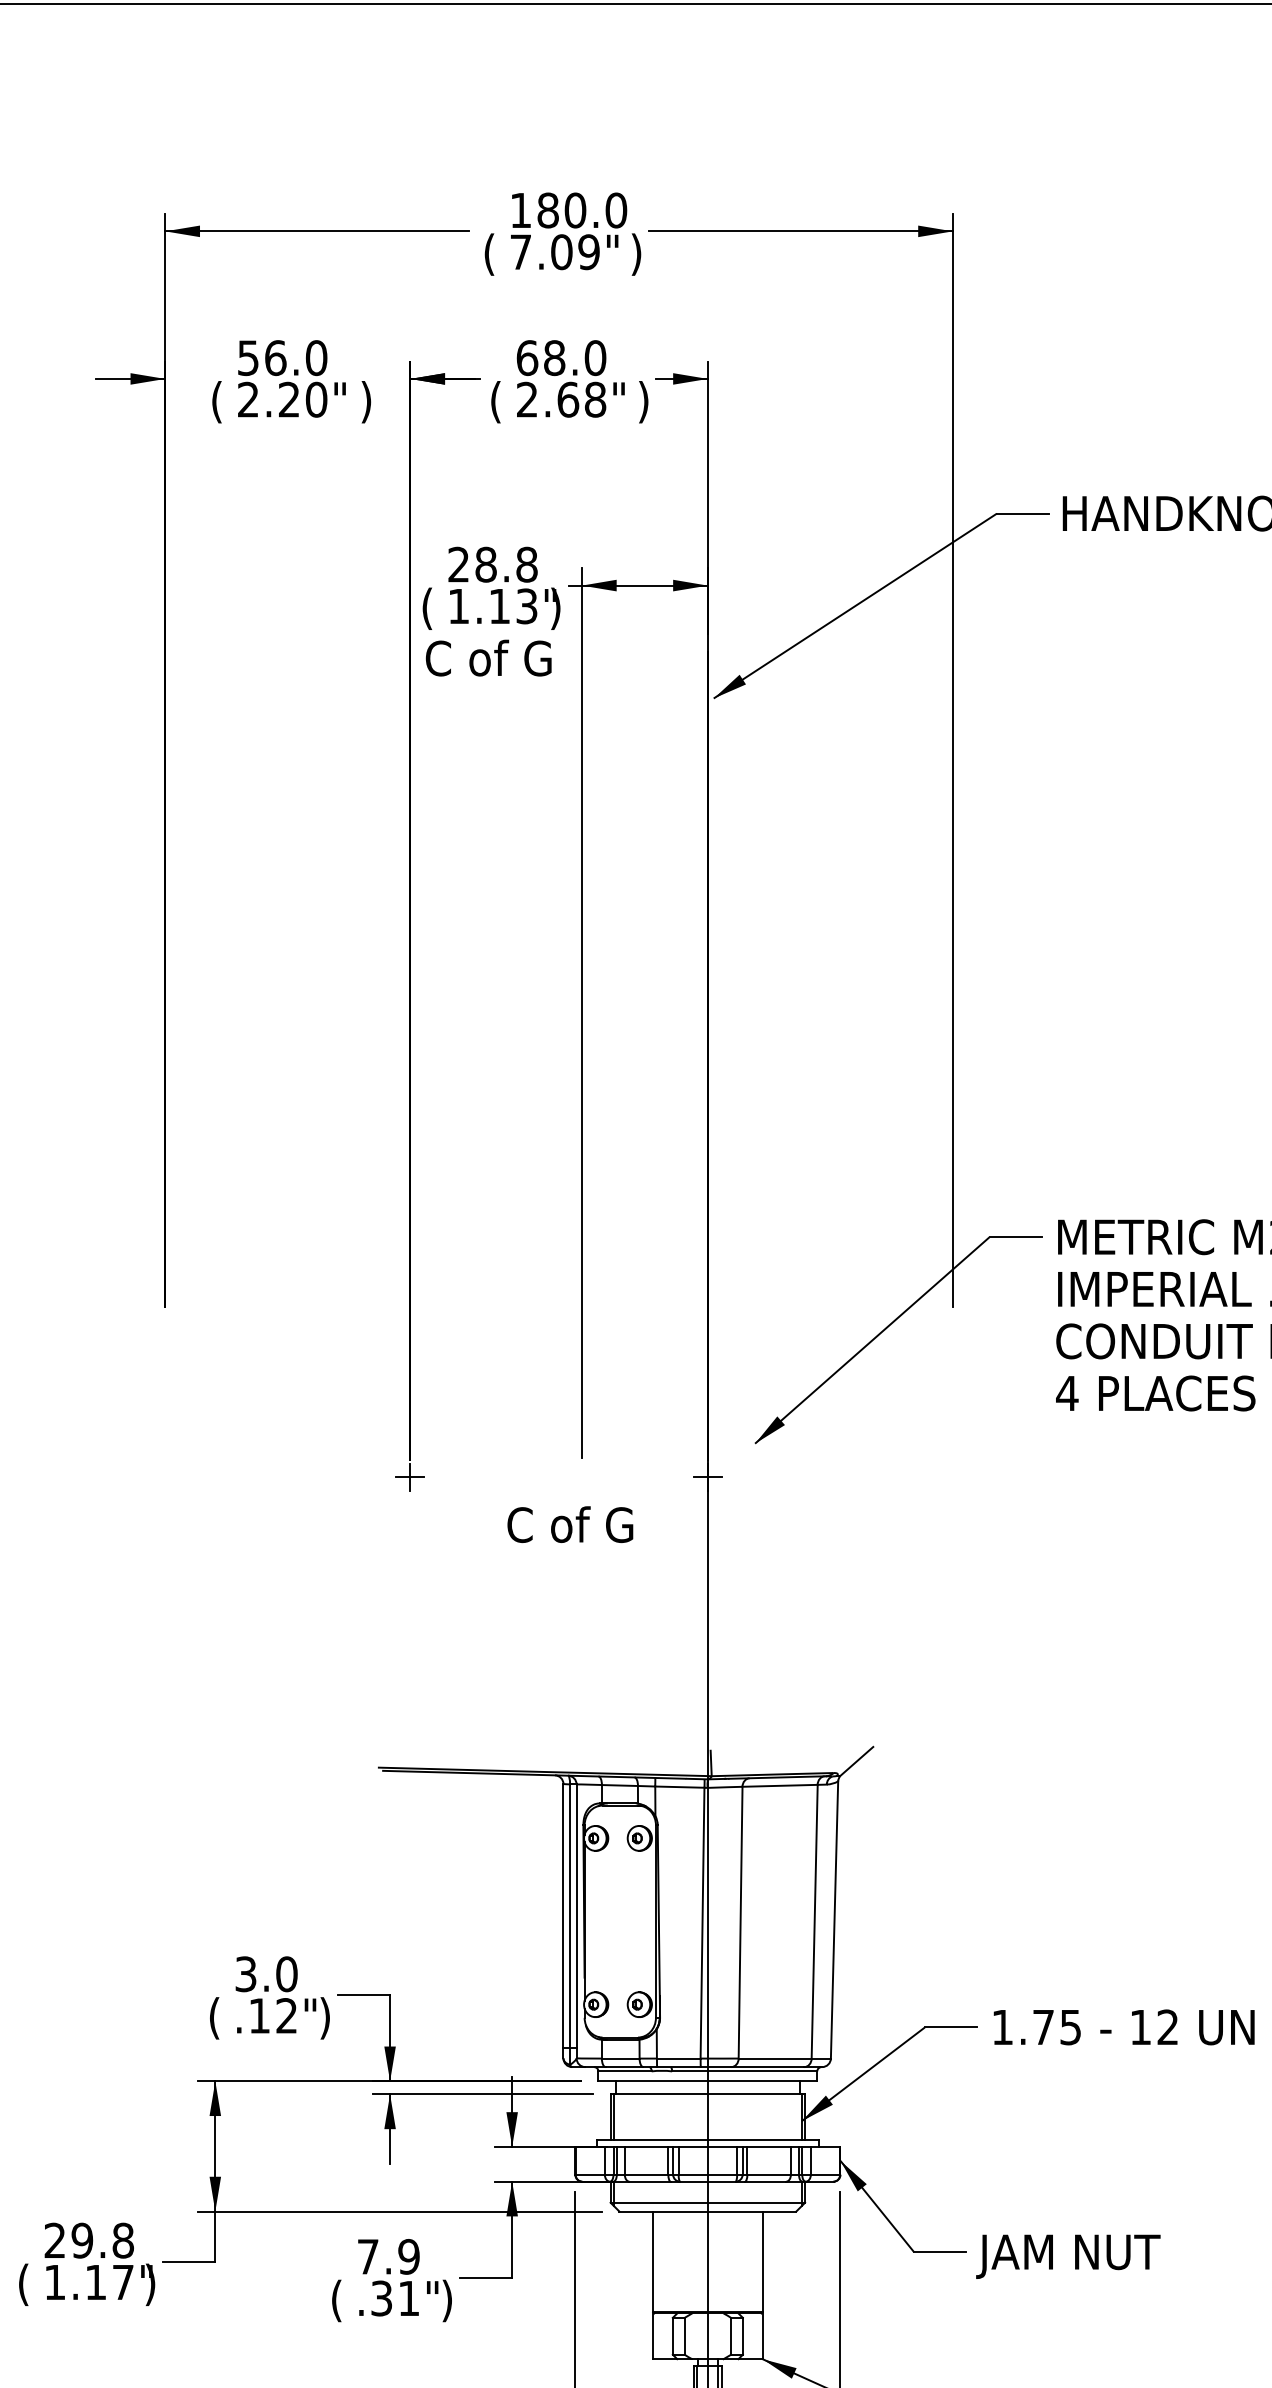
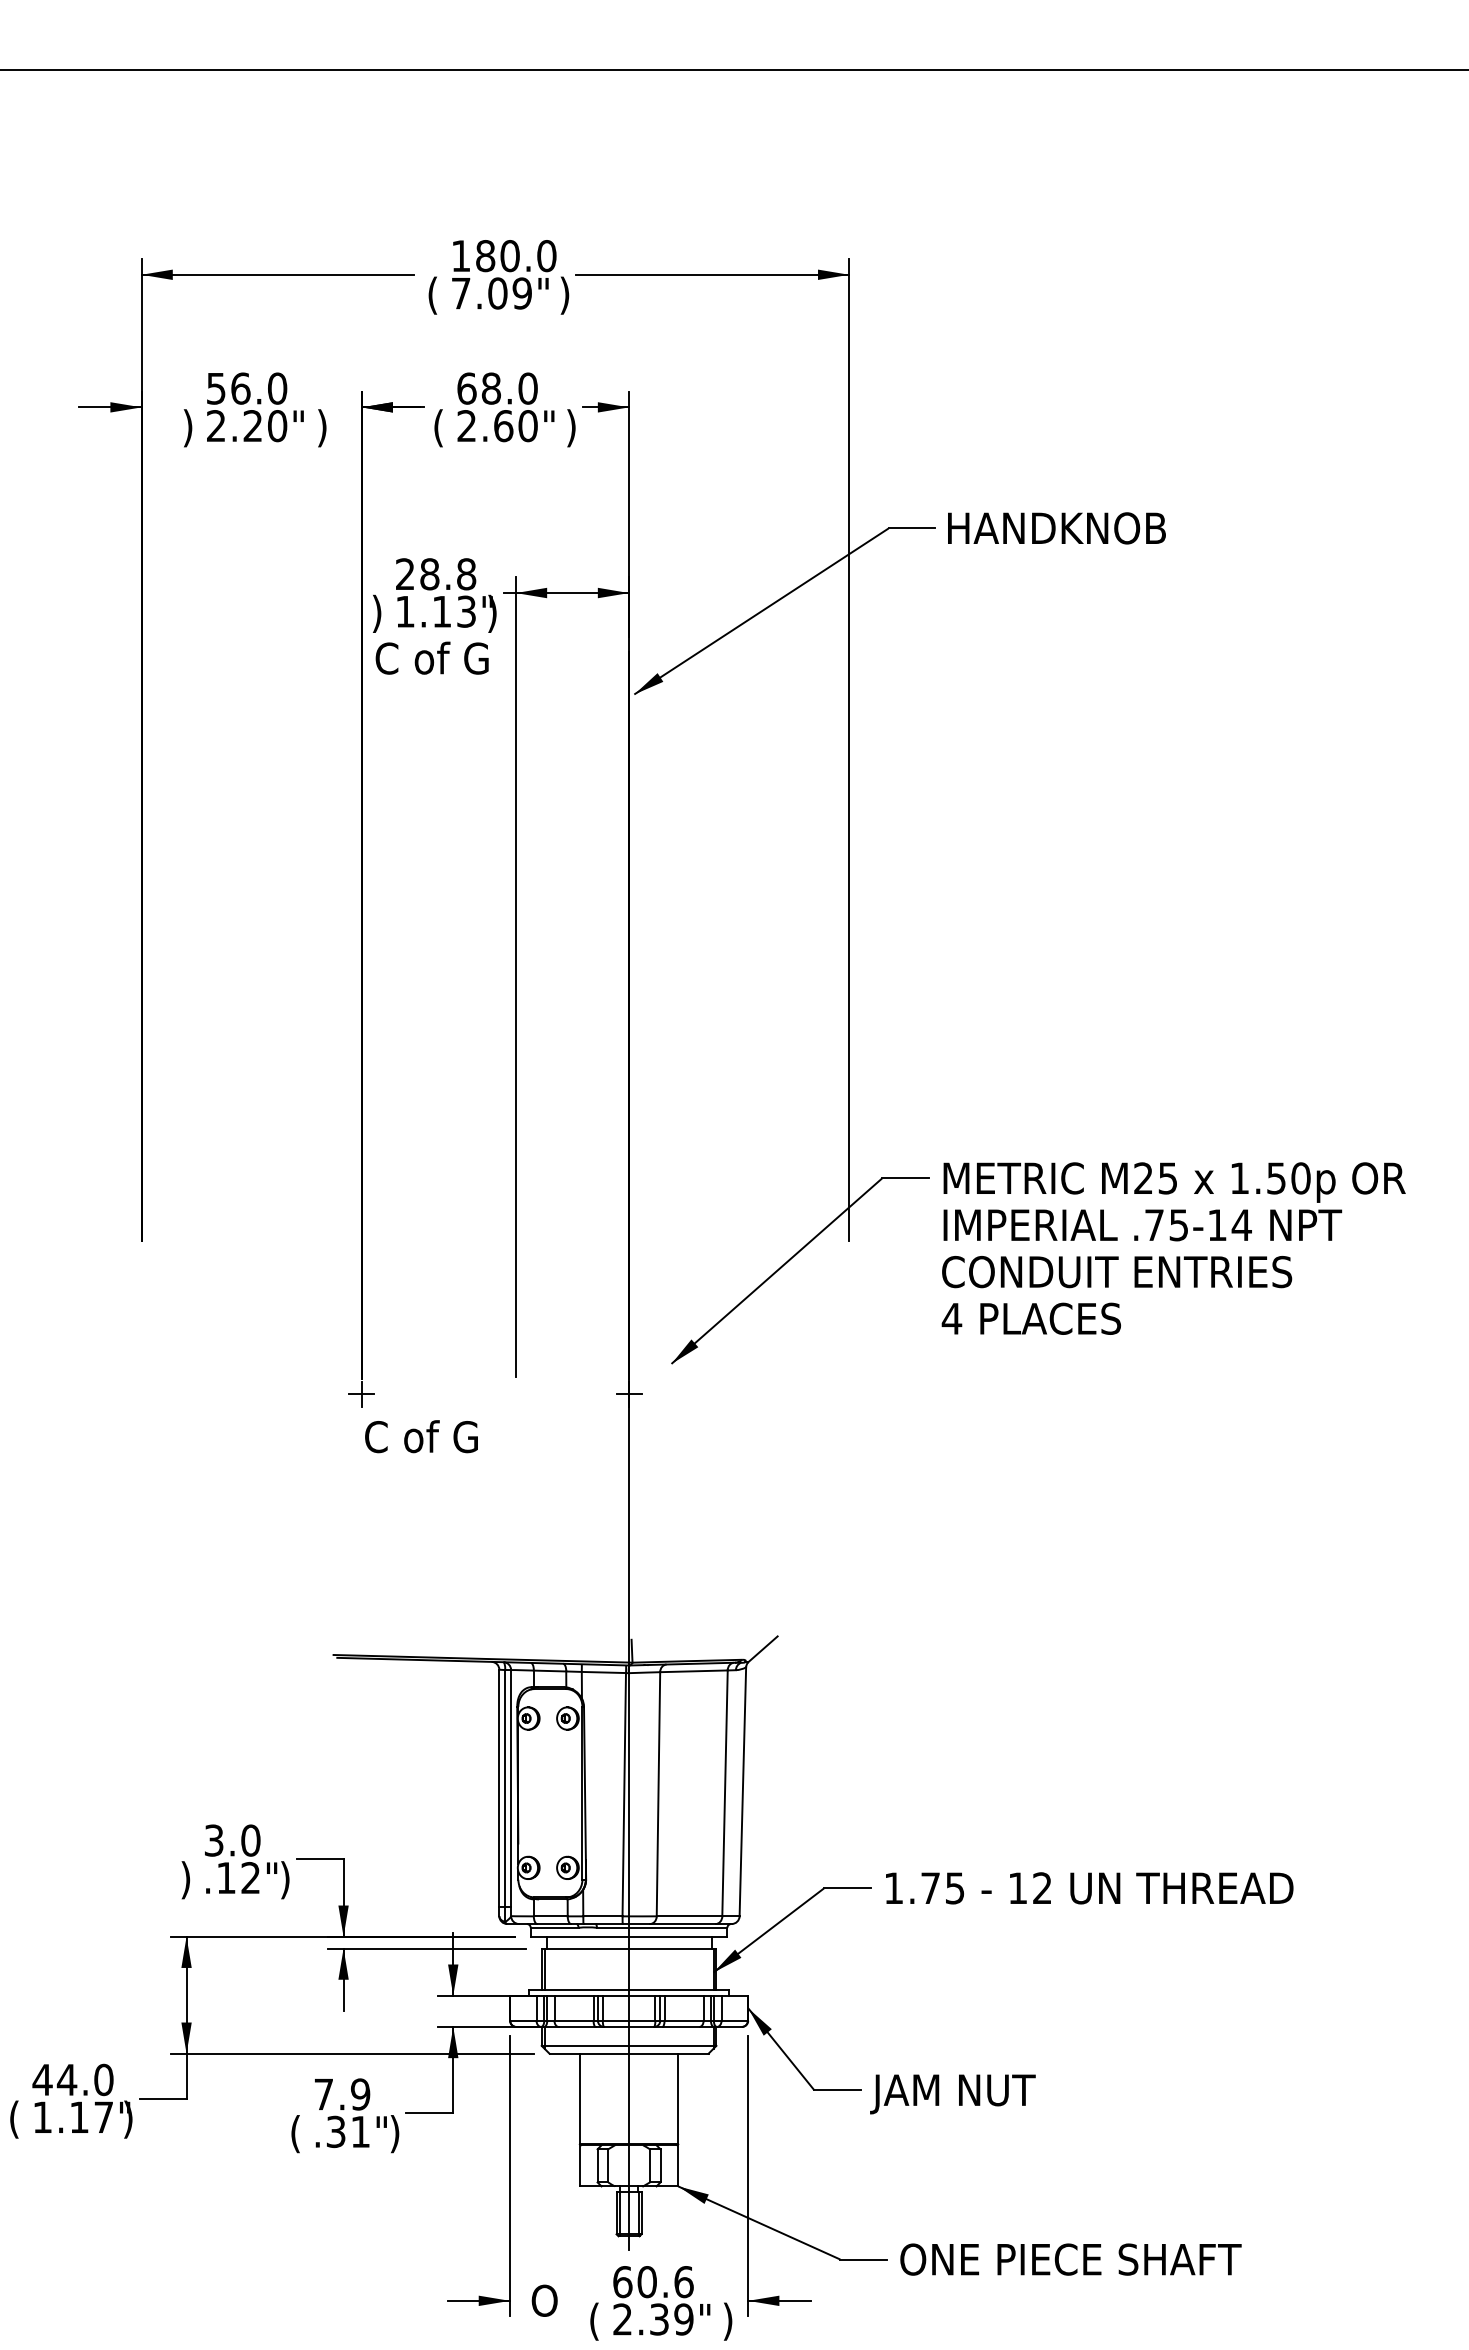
text: (594, 399) -> (527, 425), 2.68" -> 2.60"
text: (216, 402) -> (187, 428), ( -> )
text: (427, 608) -> (377, 613), ( -> )
text: (570, 1524) -> (421, 1436), moved
text: (214, 2018) -> (185, 1880), ( -> )
text: (88, 2240) -> (72, 2079), 29.8 -> 44.0

